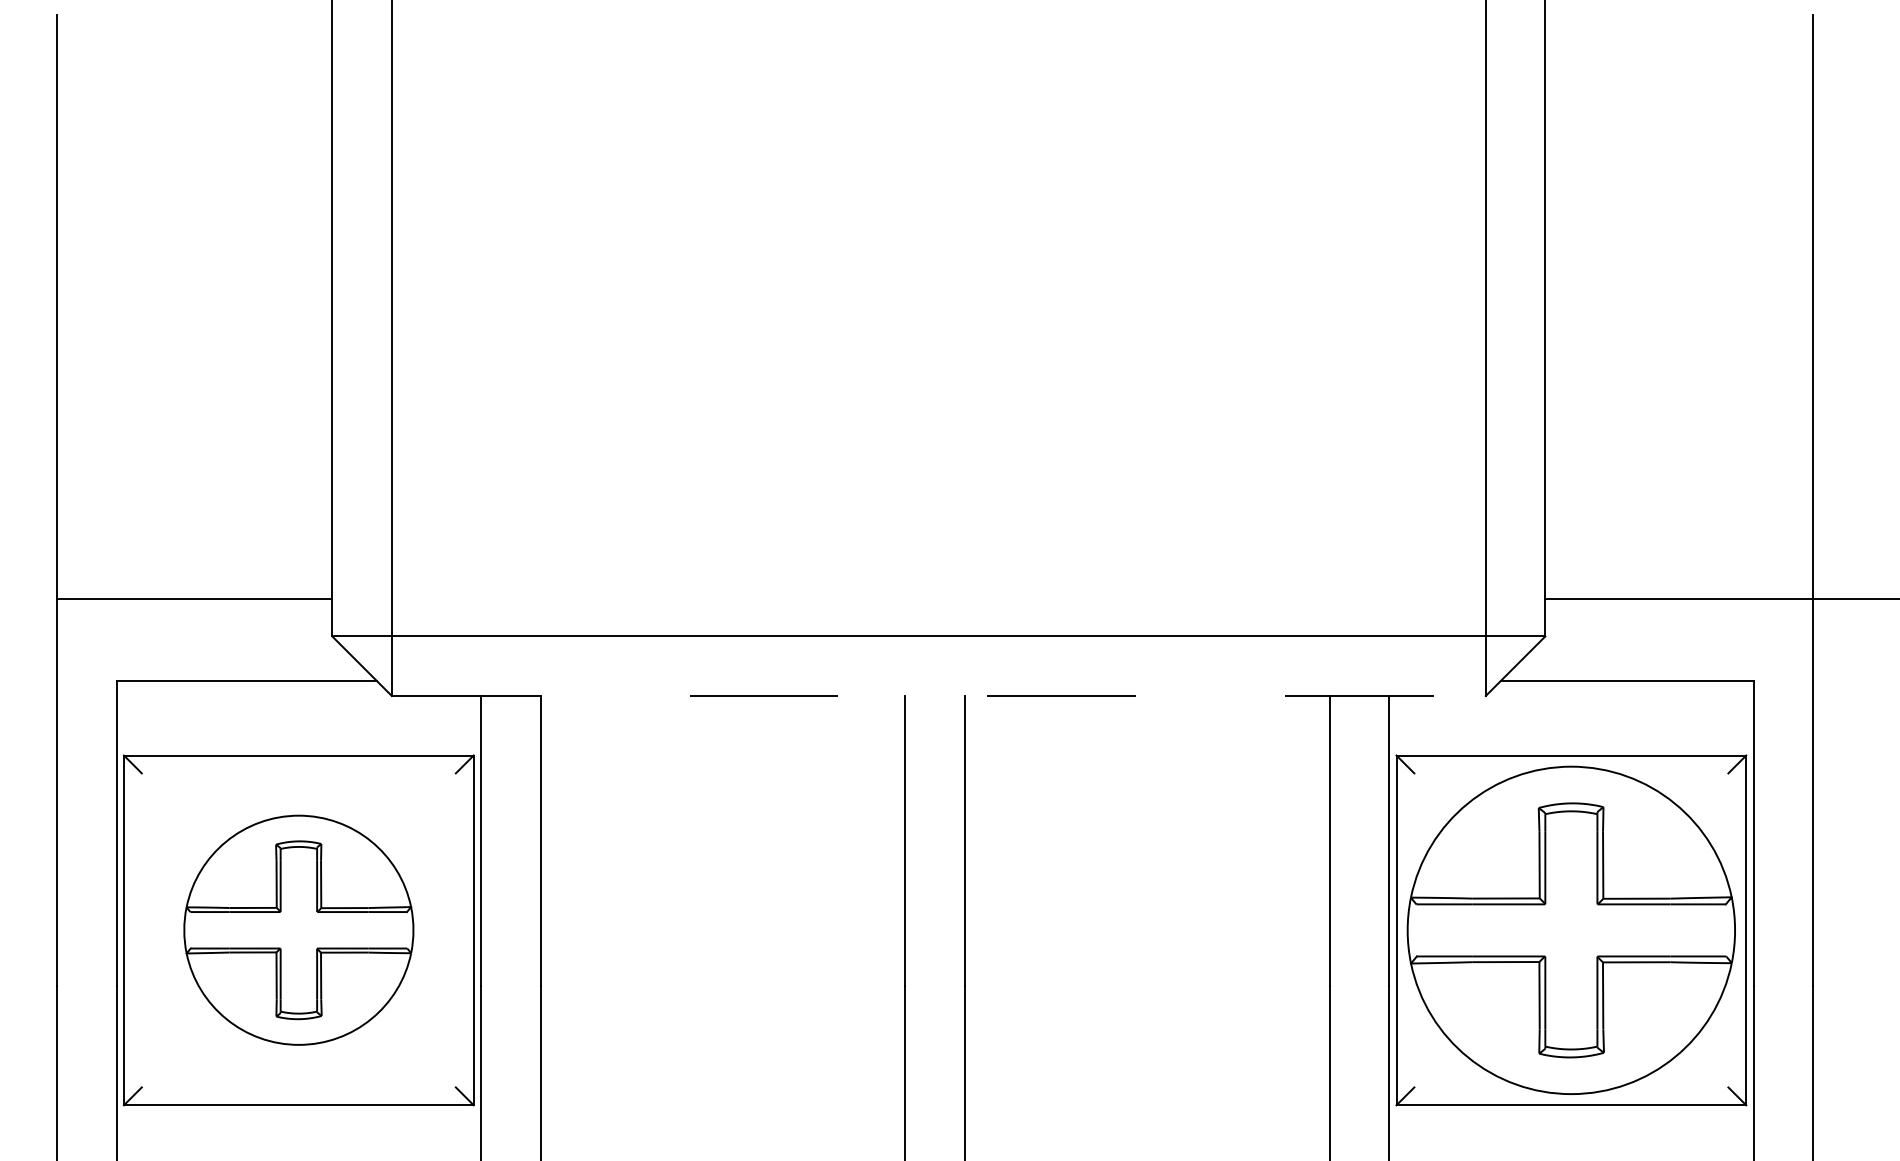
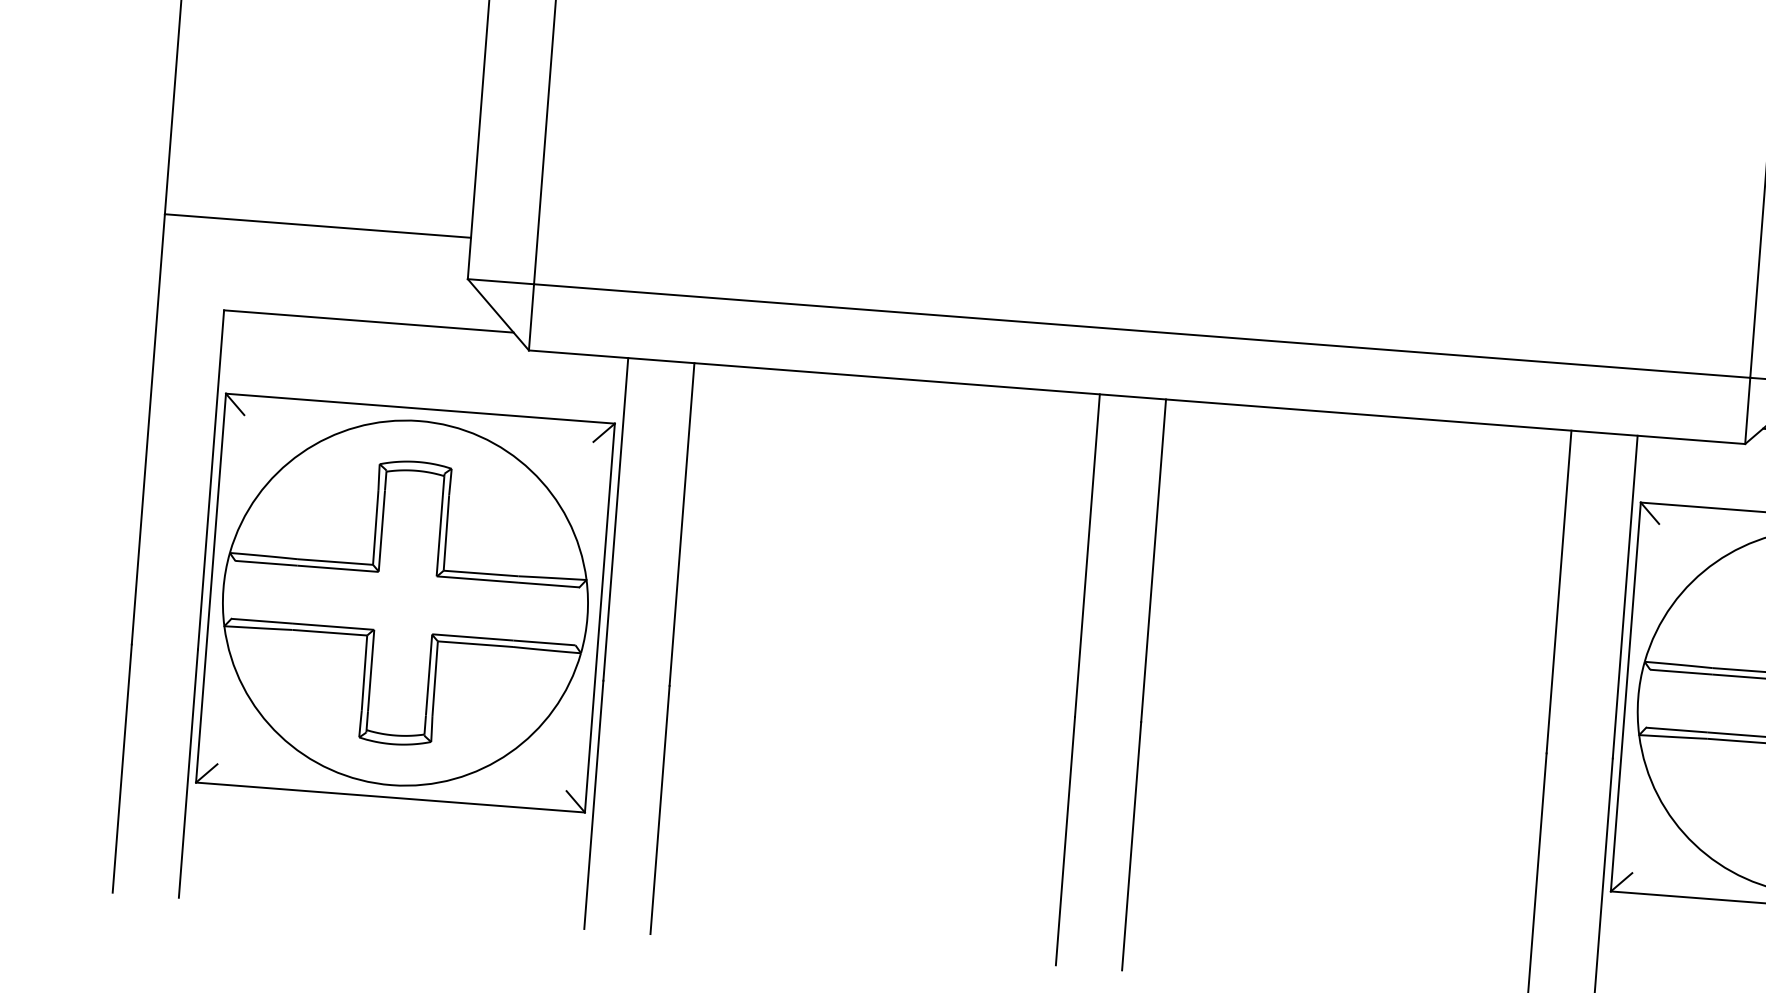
line: (938, 696) -> (1136, 397), dashed -> solid
part: (298, 929) -> (405, 602), size x1.43

